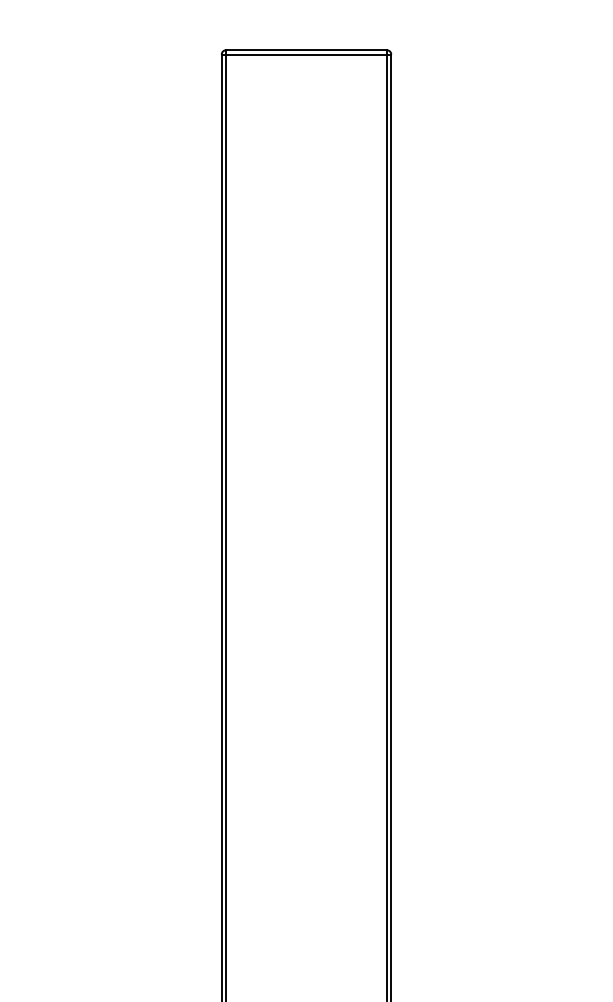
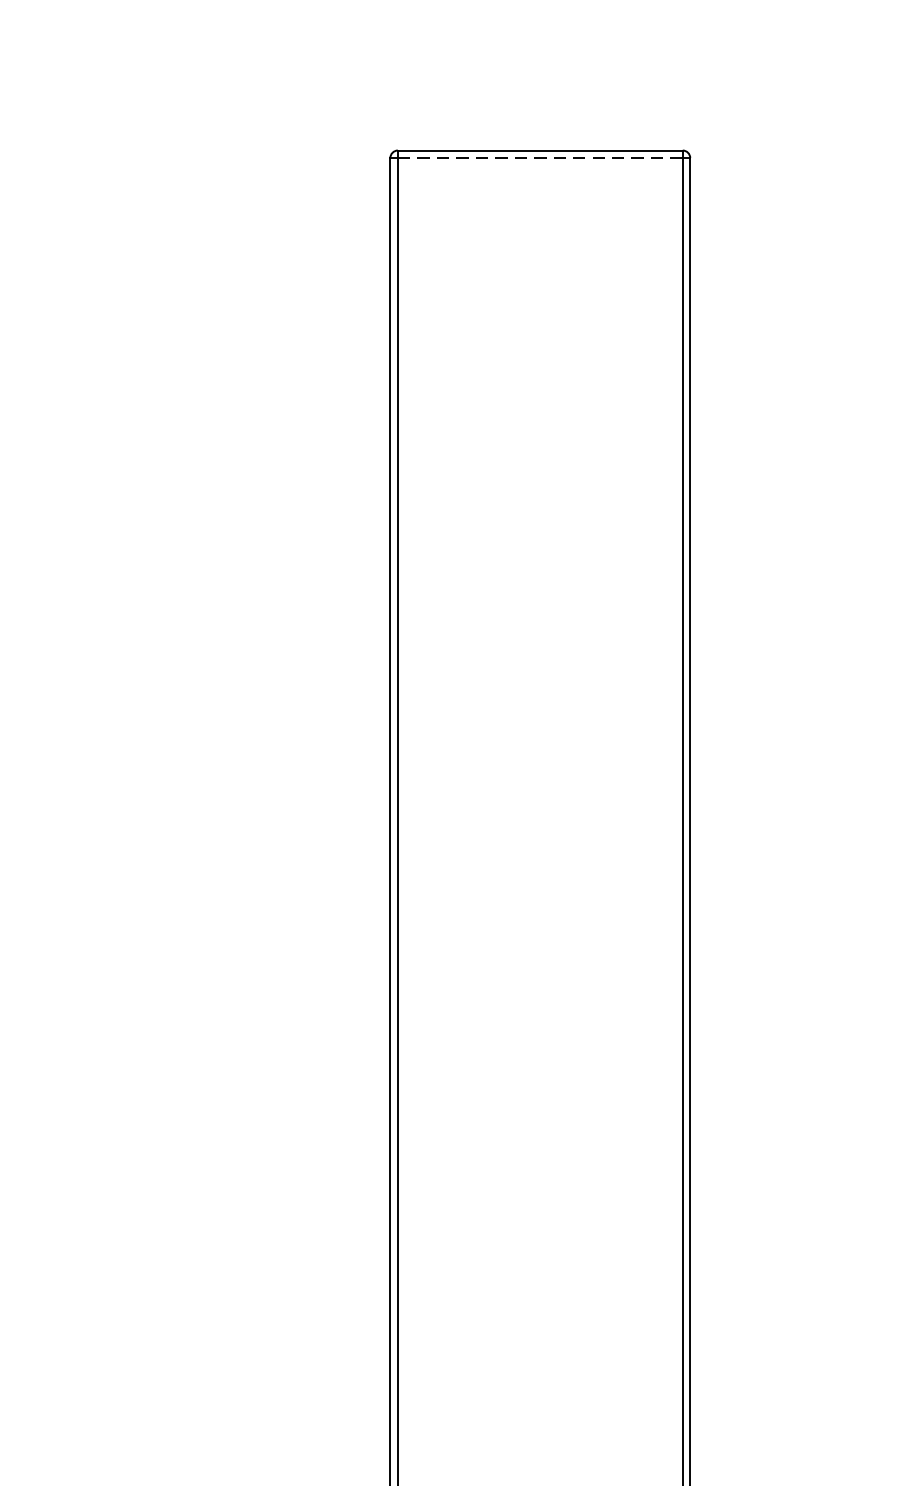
line: (306, 54) -> (540, 157), solid -> dashed

